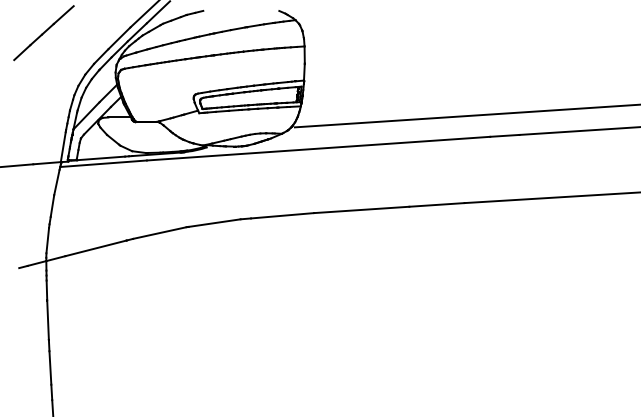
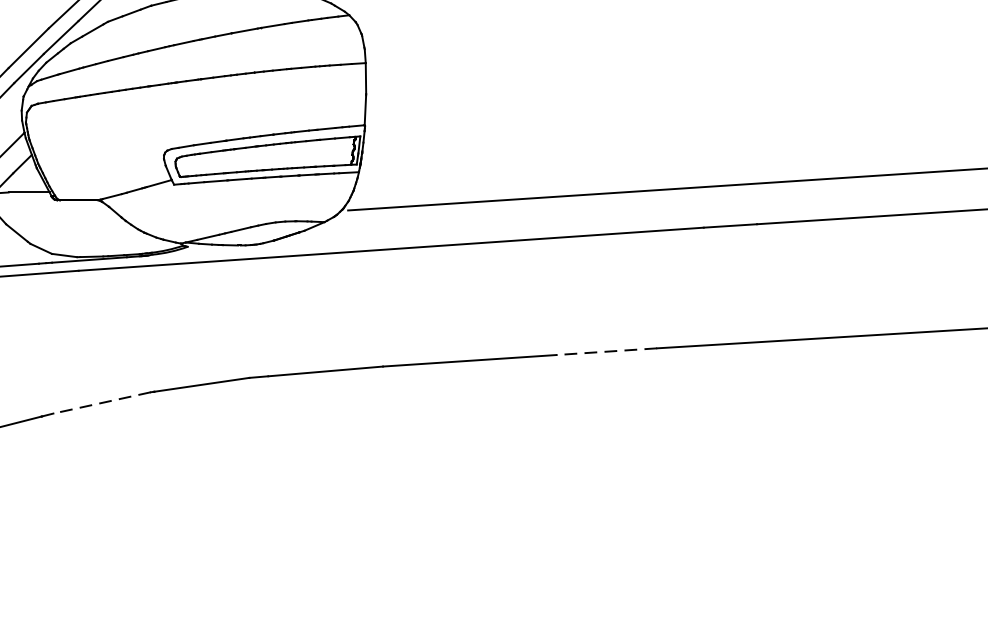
line: (436, 204) -> (605, 350), solid -> dashed
line: (159, 233) -> (101, 403), solid -> dashed

